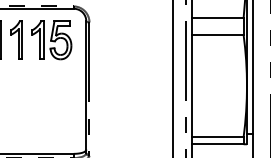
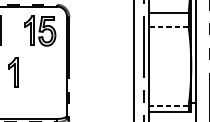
line: (217, 35) -> (168, 27), solid -> dashed
part: (16, 39) -> (12, 72), moved
line: (217, 136) -> (168, 105), solid -> dashed

